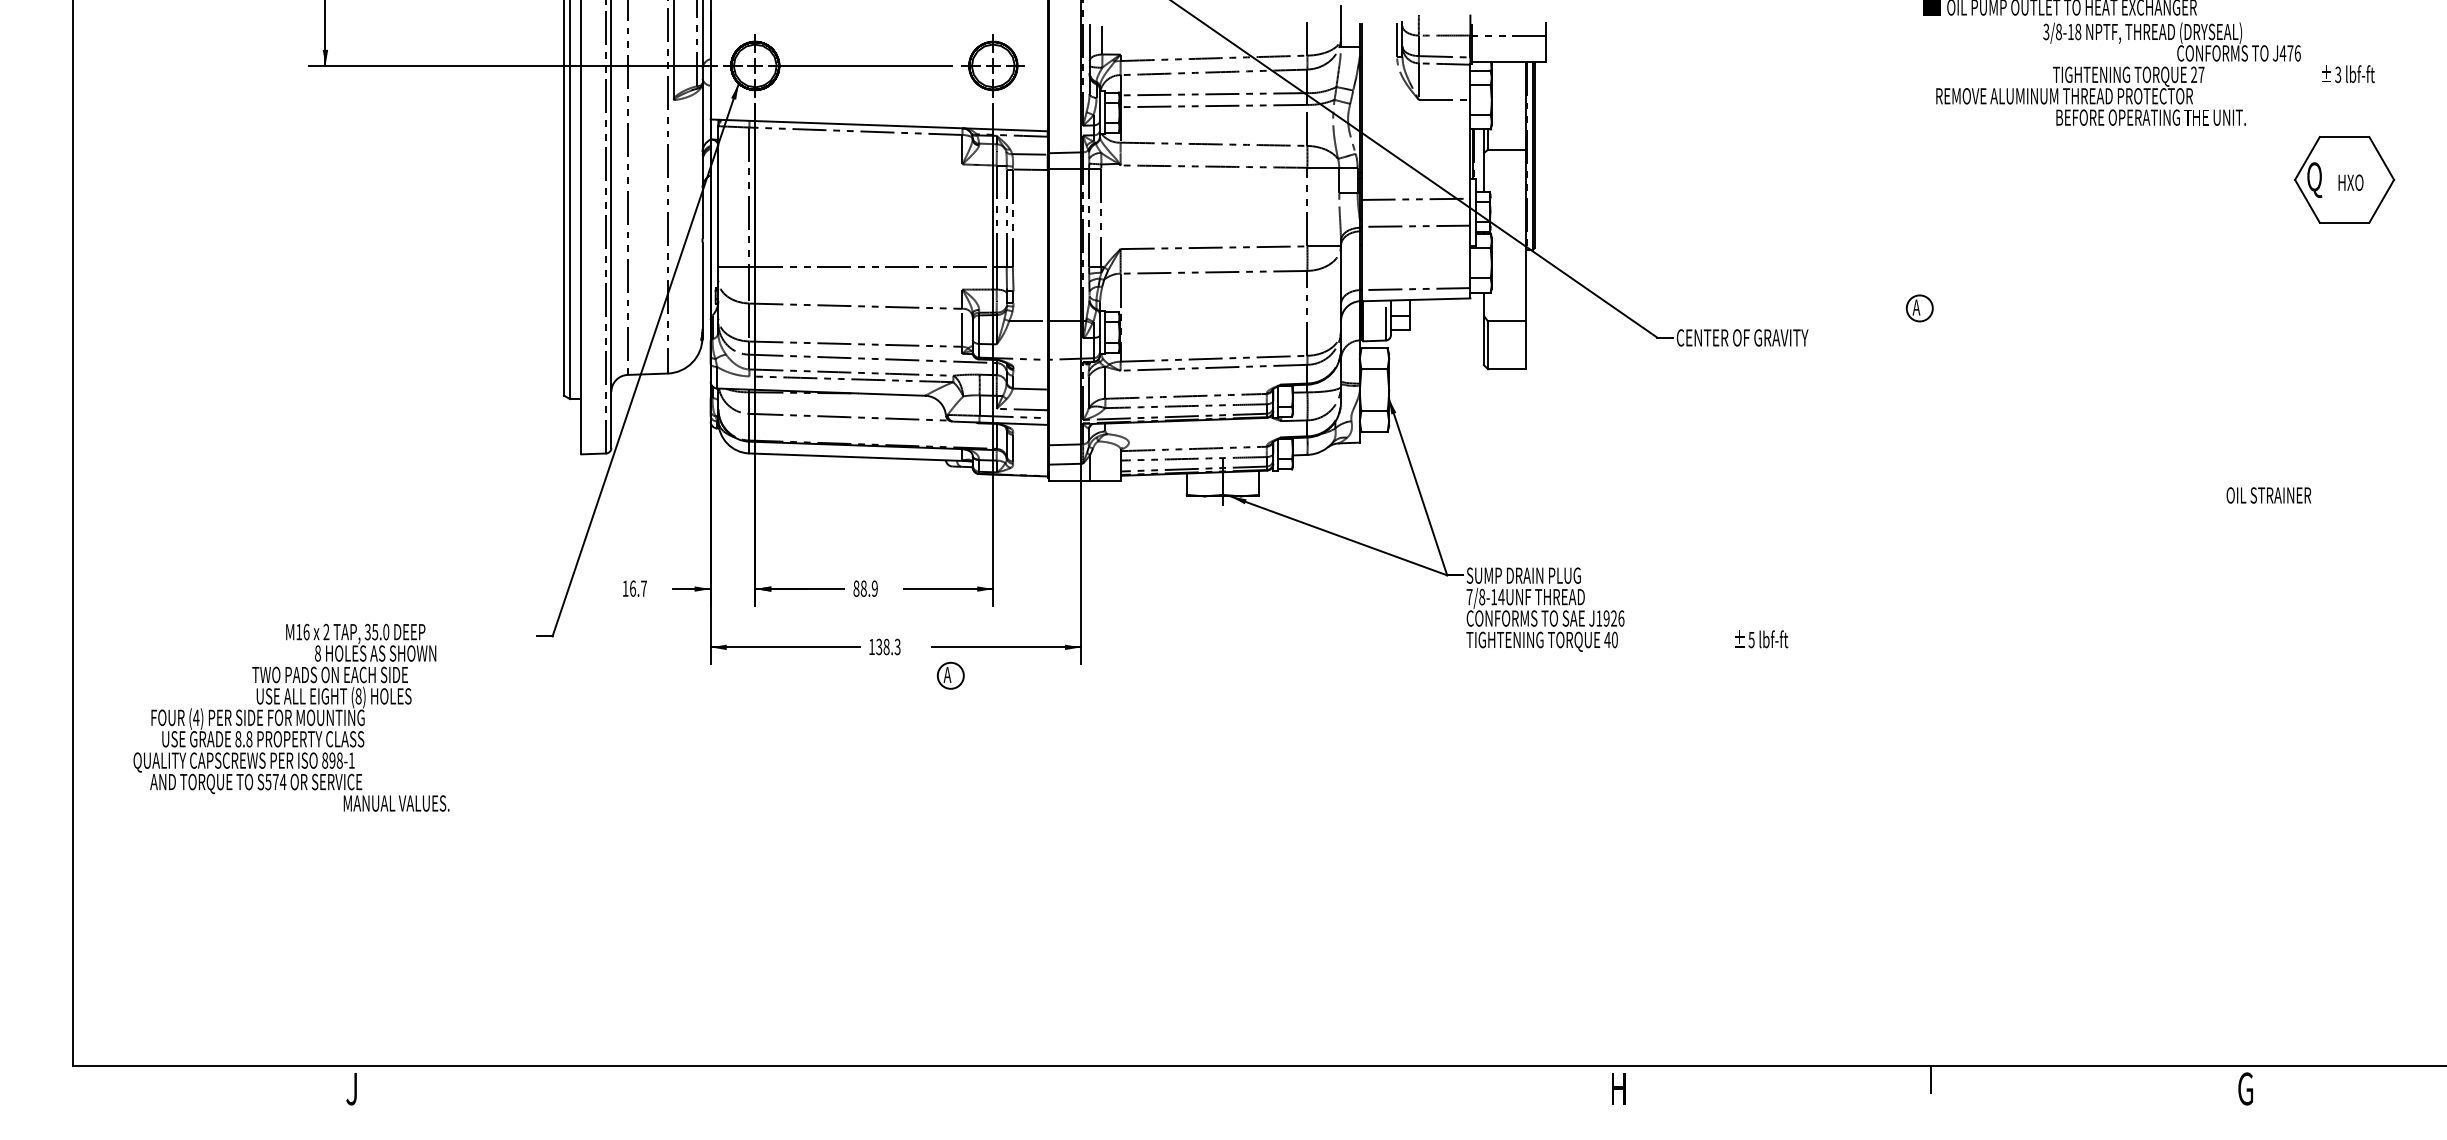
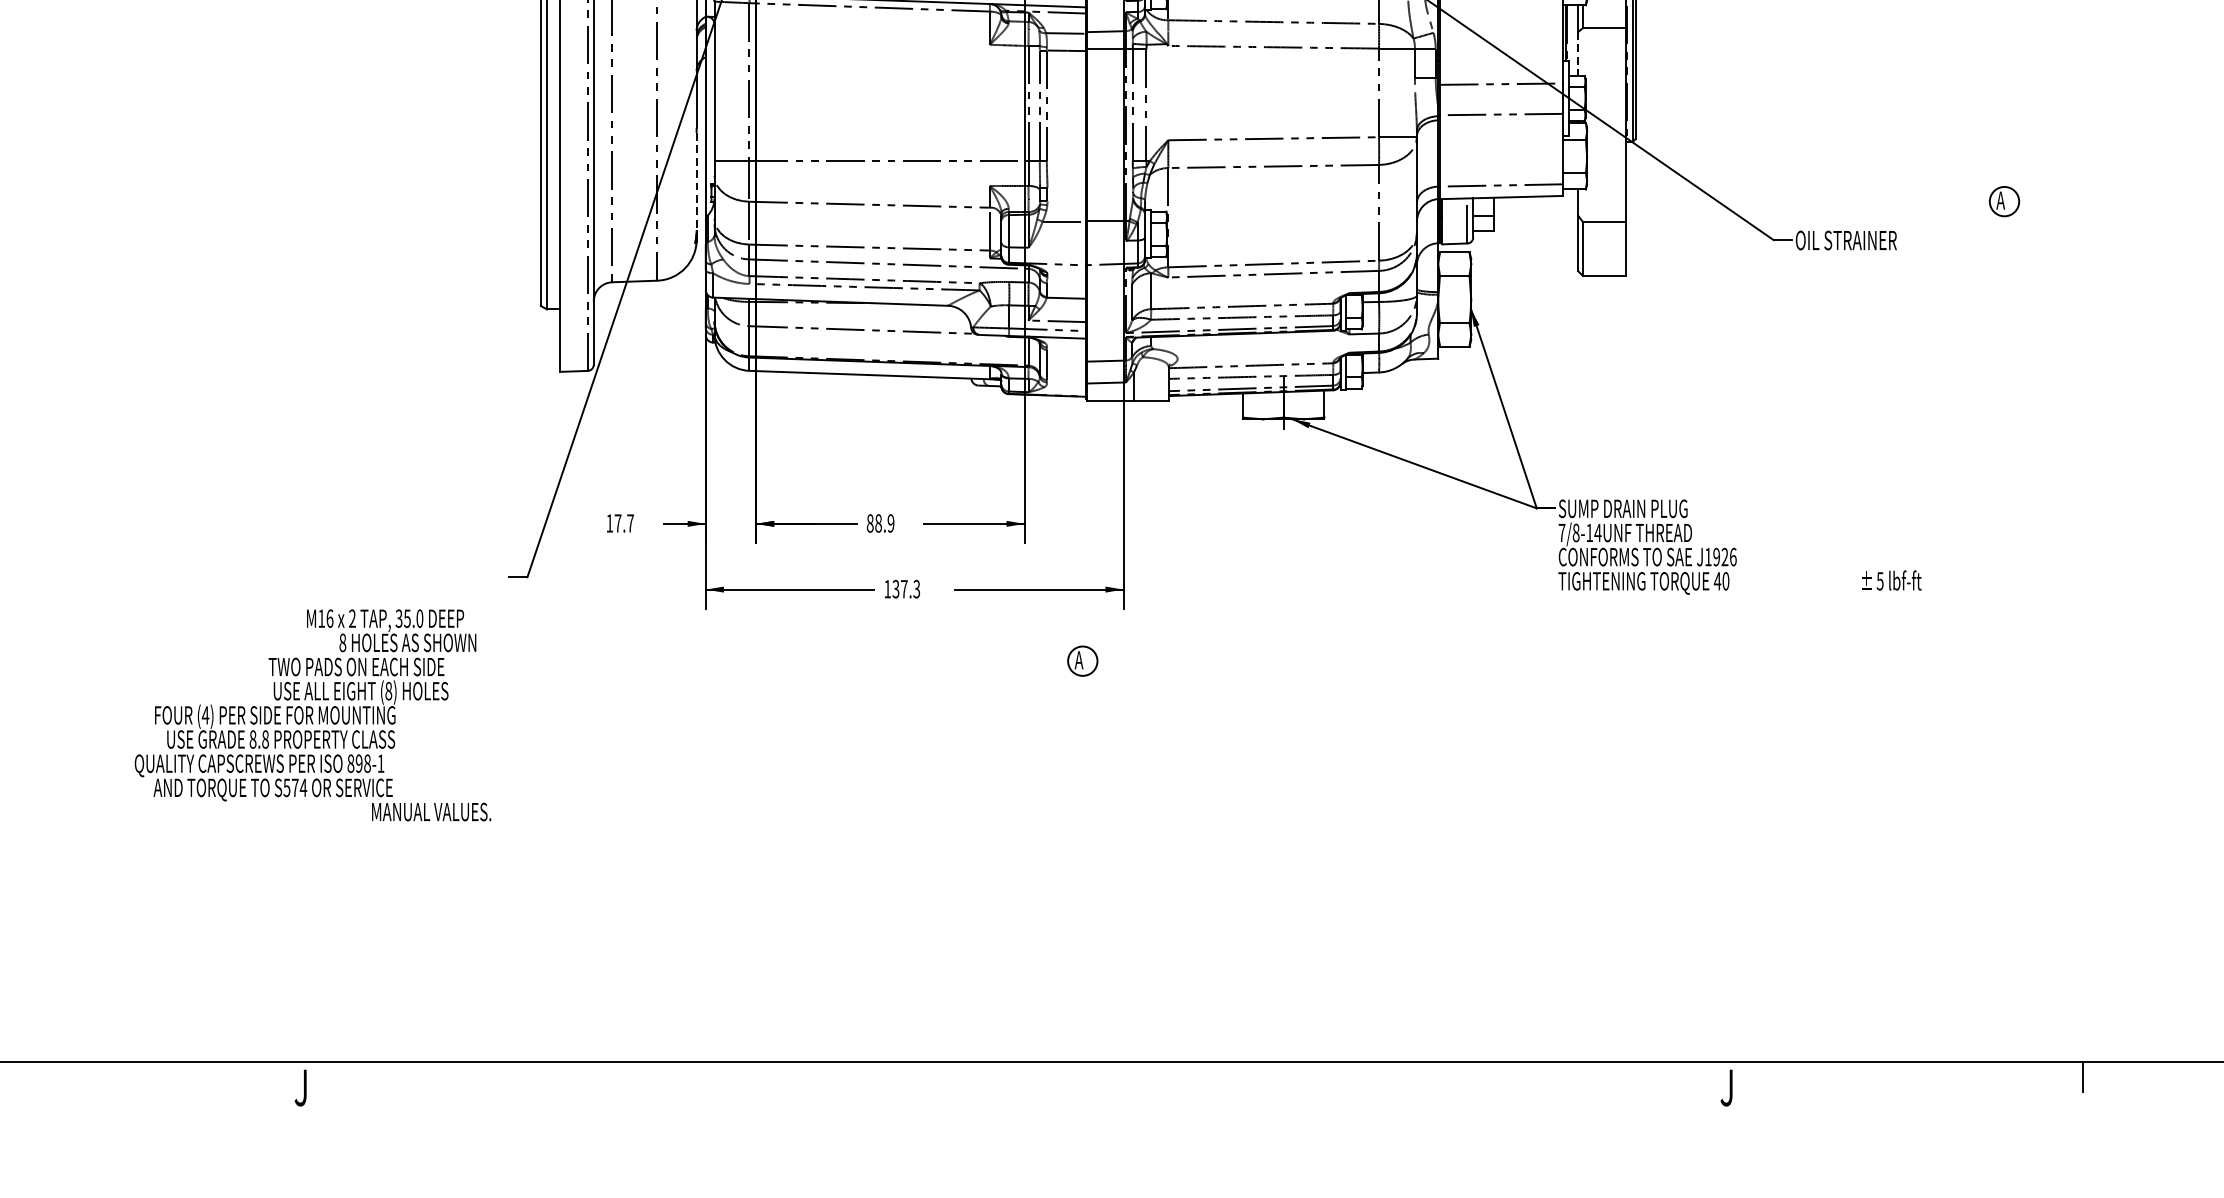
line: (1484, 172) -> (1578, 53), solid -> dashed
line: (702, 286) -> (696, 182), solid -> dashed
part: (1919, 308) -> (2004, 201), moved
text: (1745, 337) -> (1873, 240), CENTER OF GRAVITY -> OIL STRAINER
text: (633, 588) -> (618, 523), 16.7 -> 17.7
text: (886, 646) -> (904, 588), 138.3 -> 137.3
part: (950, 675) -> (1082, 660), moved
text: (291, 717) -> (312, 715), moved
text: (1617, 1089) -> (1728, 1088), H -> J

